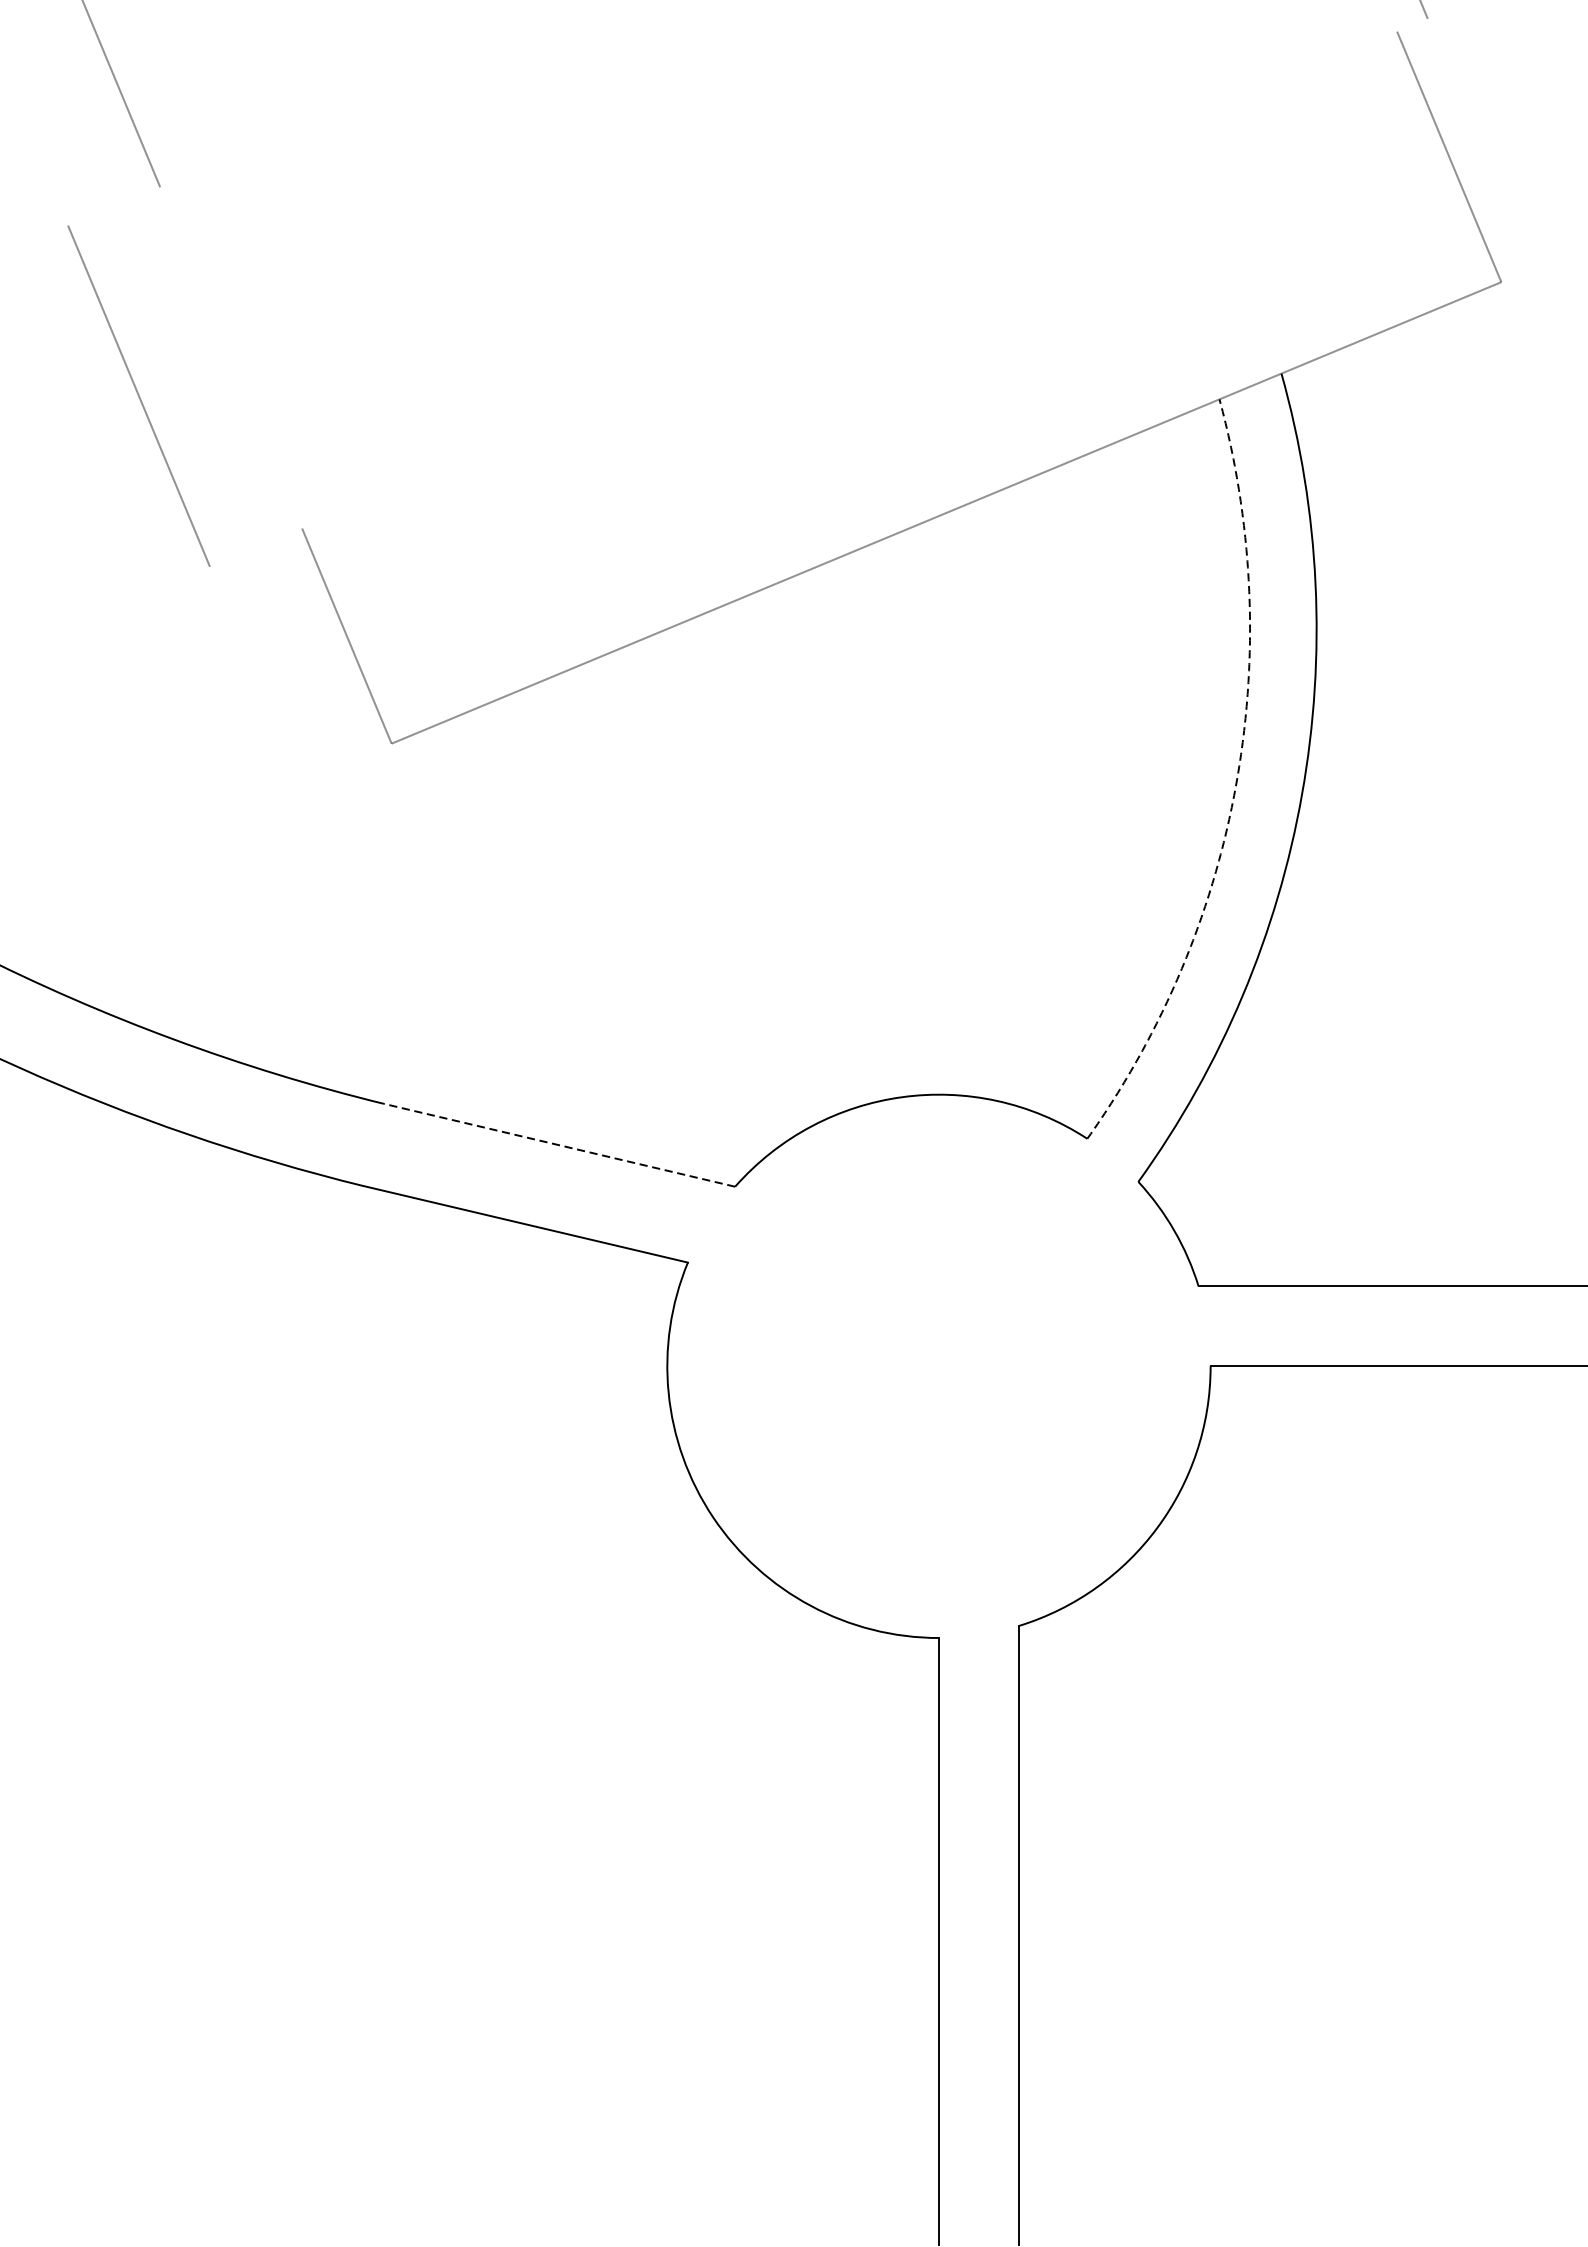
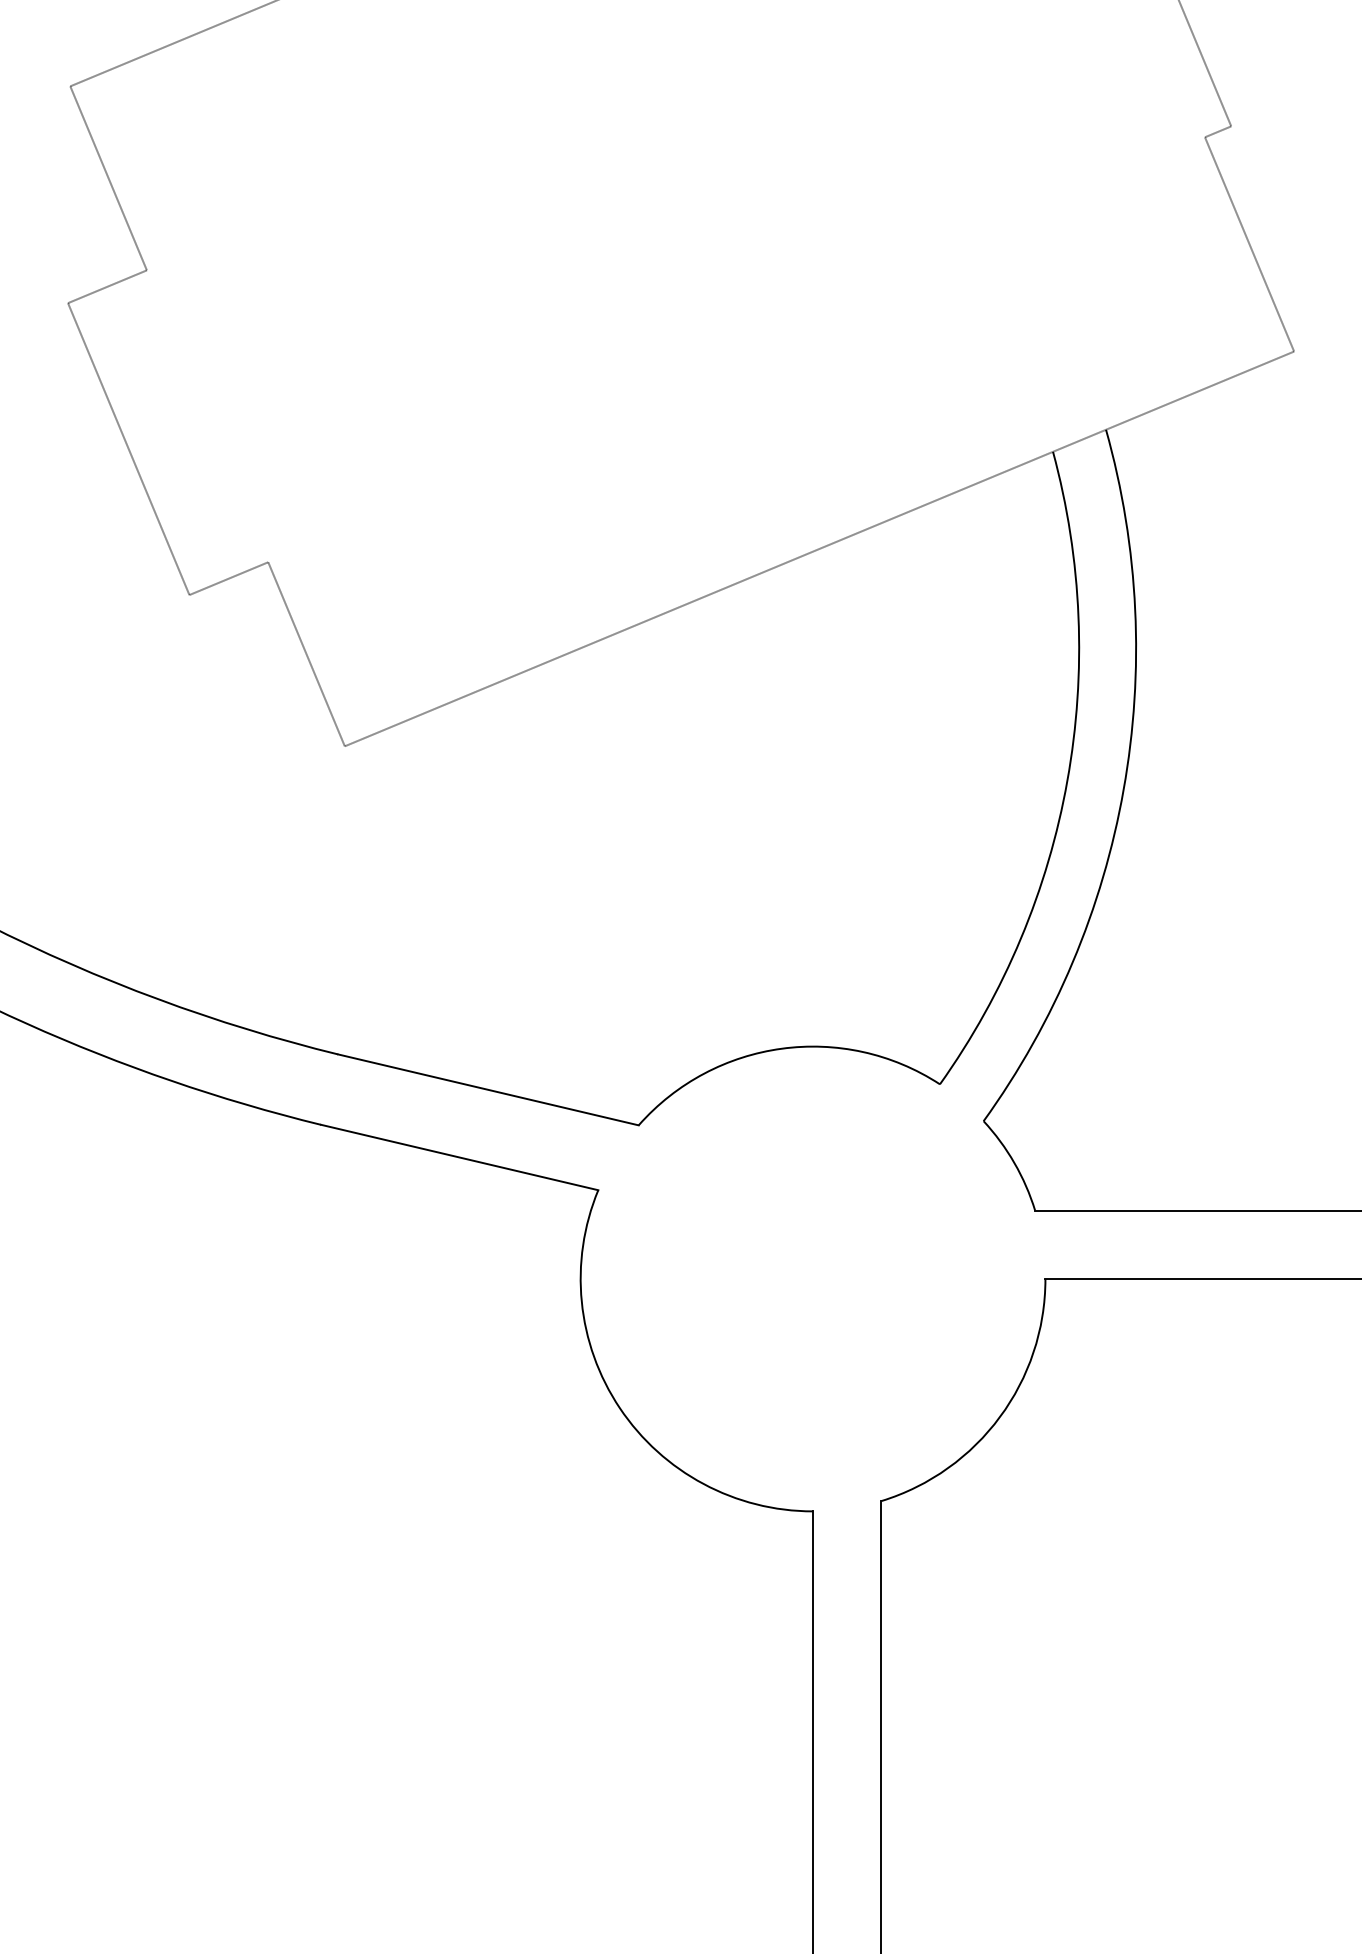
line: (1412, 24) -> (1218, 131), added
line: (114, 206) -> (107, 286), added
line: (255, 547) -> (228, 578), added
arc: (1236, 783) -> (1067, 780), dashed -> solid
line: (559, 1144) -> (488, 1089), dashed -> solid

